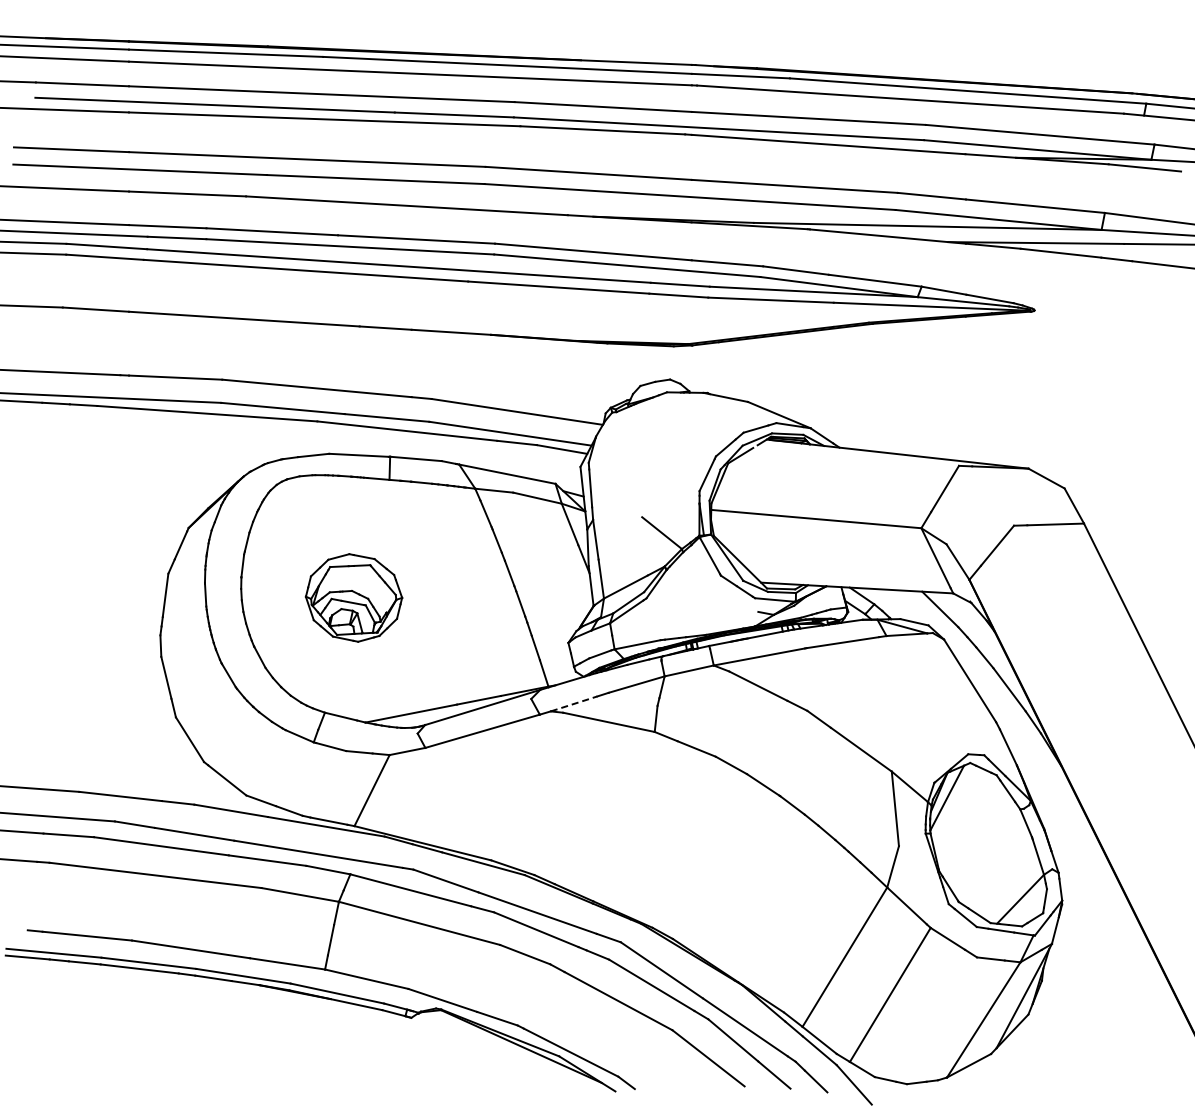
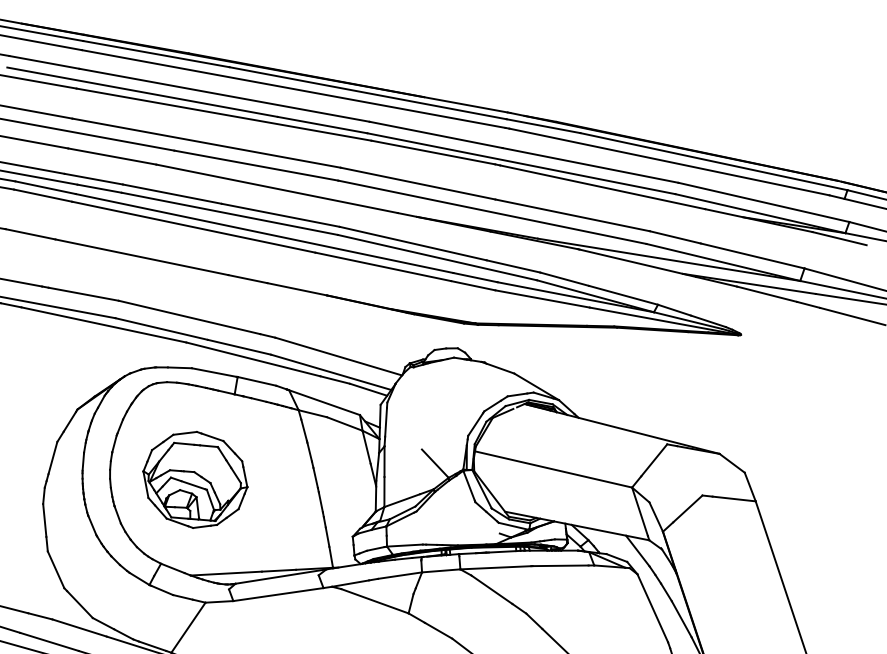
part: (353, 597) -> (194, 479), size x1.43
line: (574, 703) -> (350, 583), dashed -> solid

